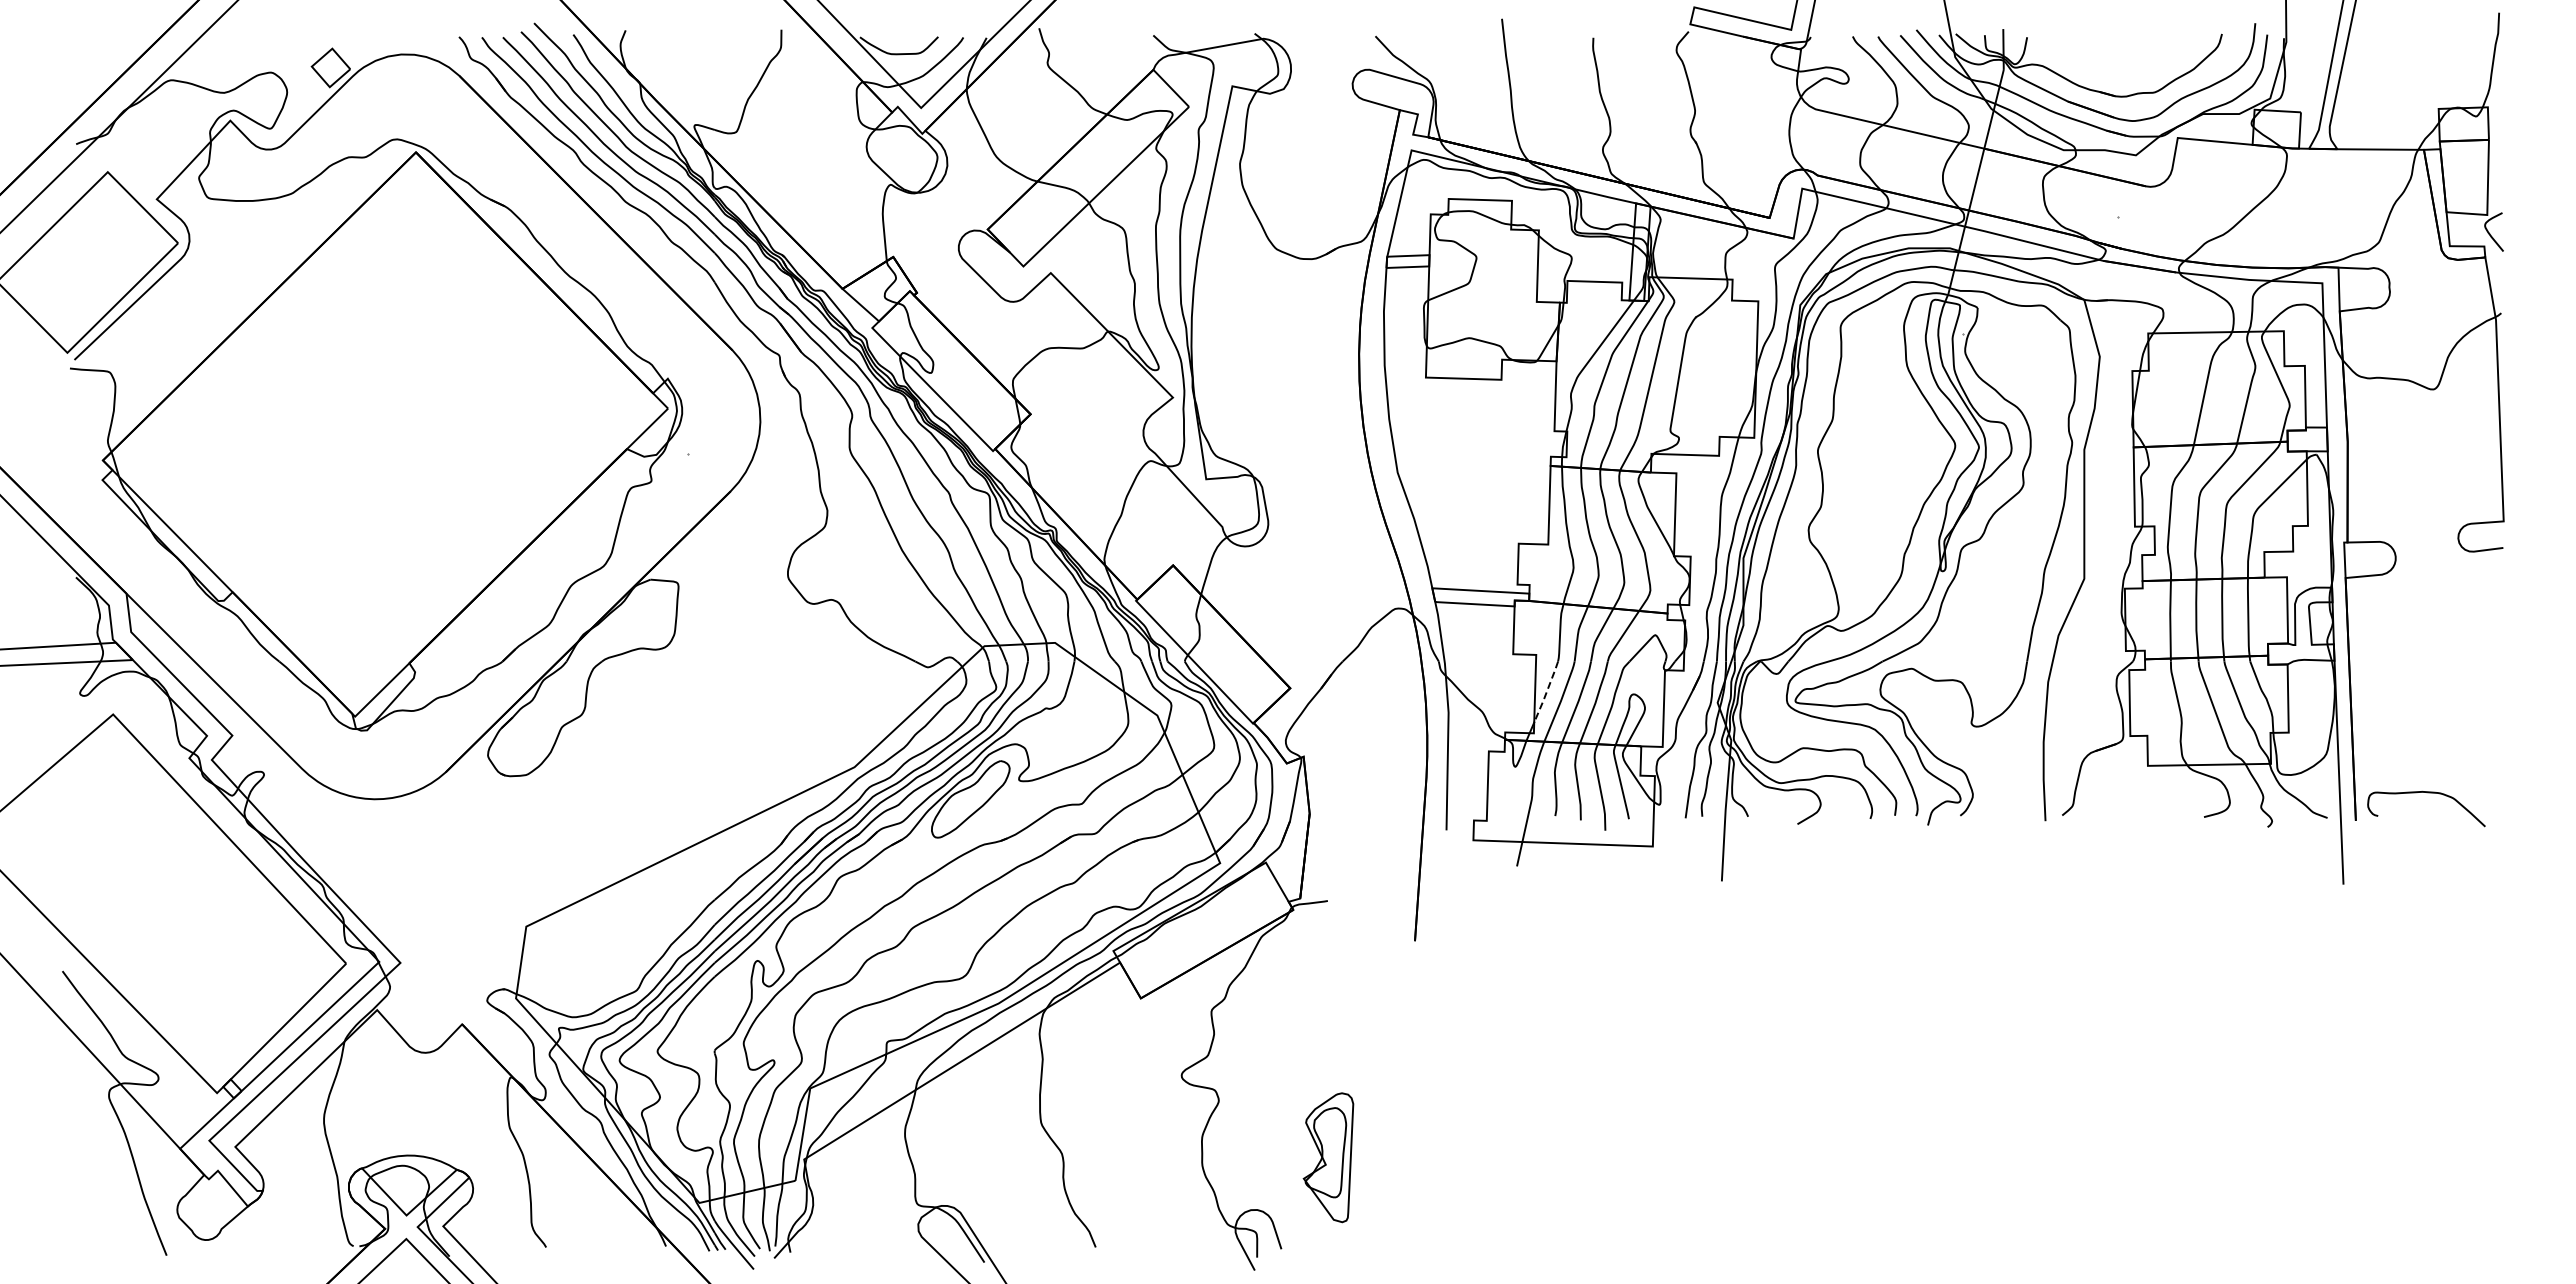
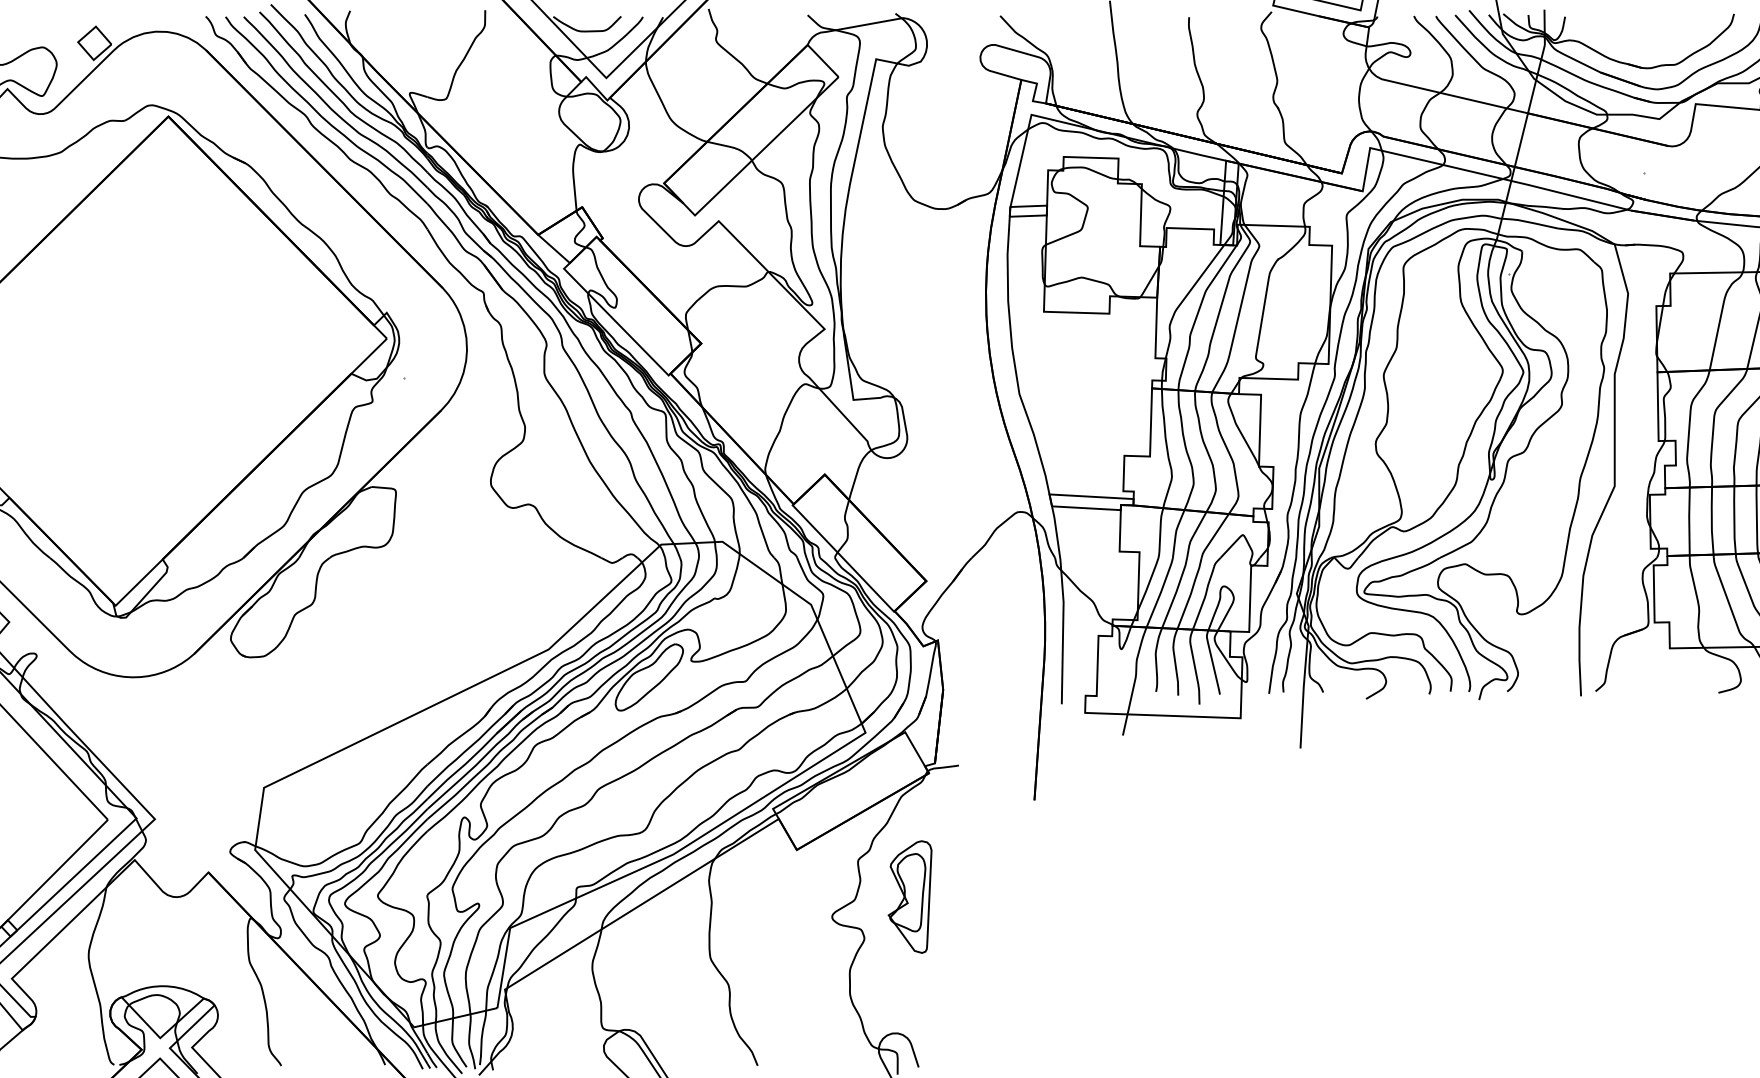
line: (1546, 692) -> (1148, 584), dashed -> solid
part: (1328, 1157) -> (910, 896), moved

